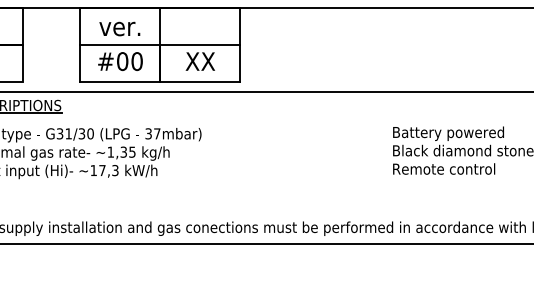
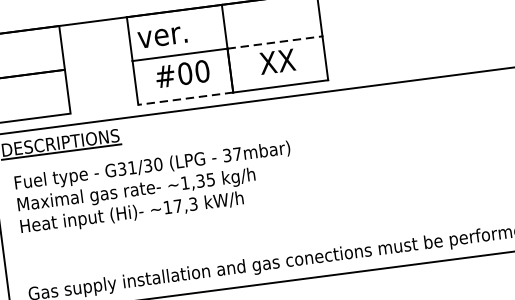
text: (119, 28) -> (162, 36), moved
line: (200, 45) -> (275, 42), solid -> dashed
line: (119, 82) -> (184, 99), solid -> dashed

